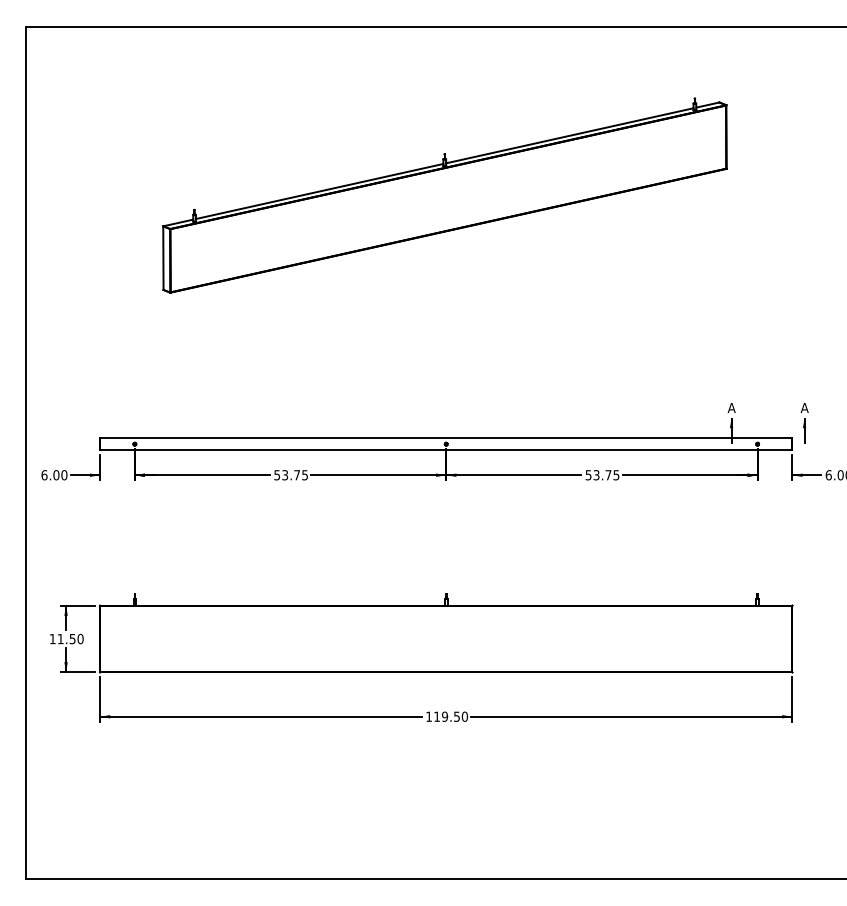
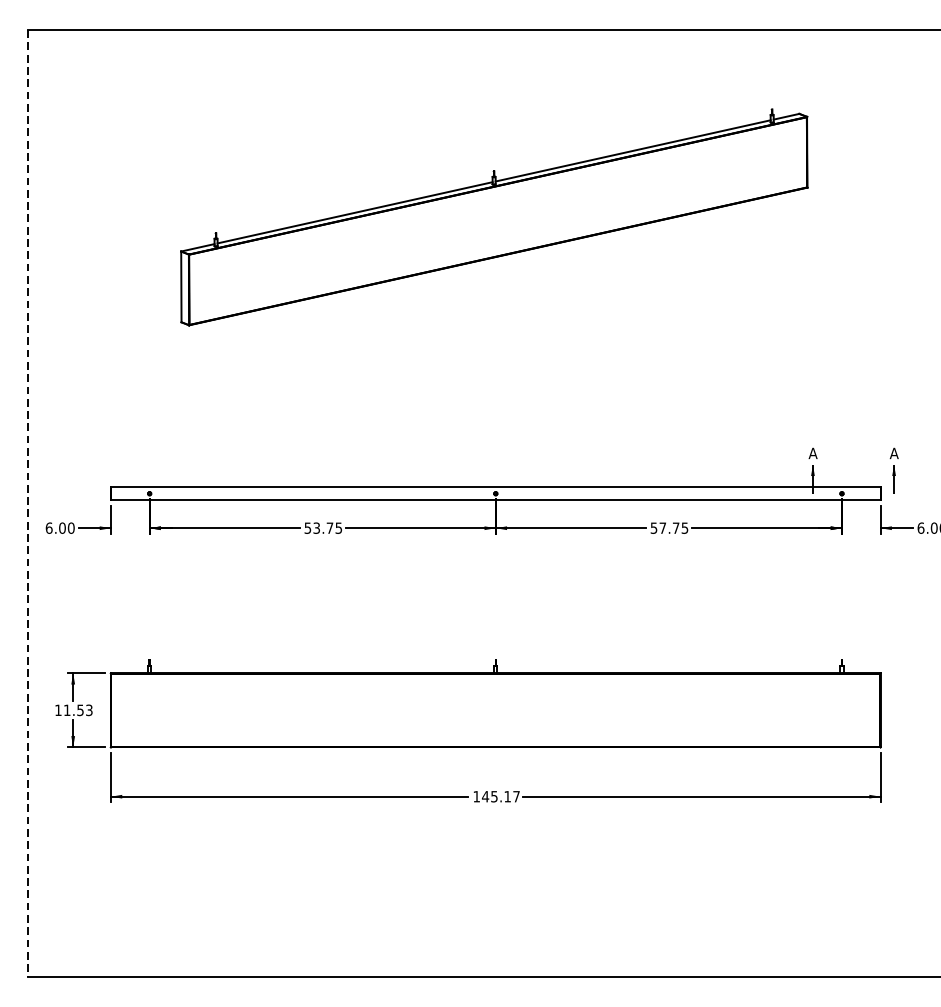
line: (25, 452) -> (28, 502), solid -> dashed
text: (596, 475) -> (662, 528), 53.75 -> 57.75
text: (80, 639) -> (89, 710), 11.50 -> 11.53
text: (450, 716) -> (500, 796), 119.50 -> 145.17

